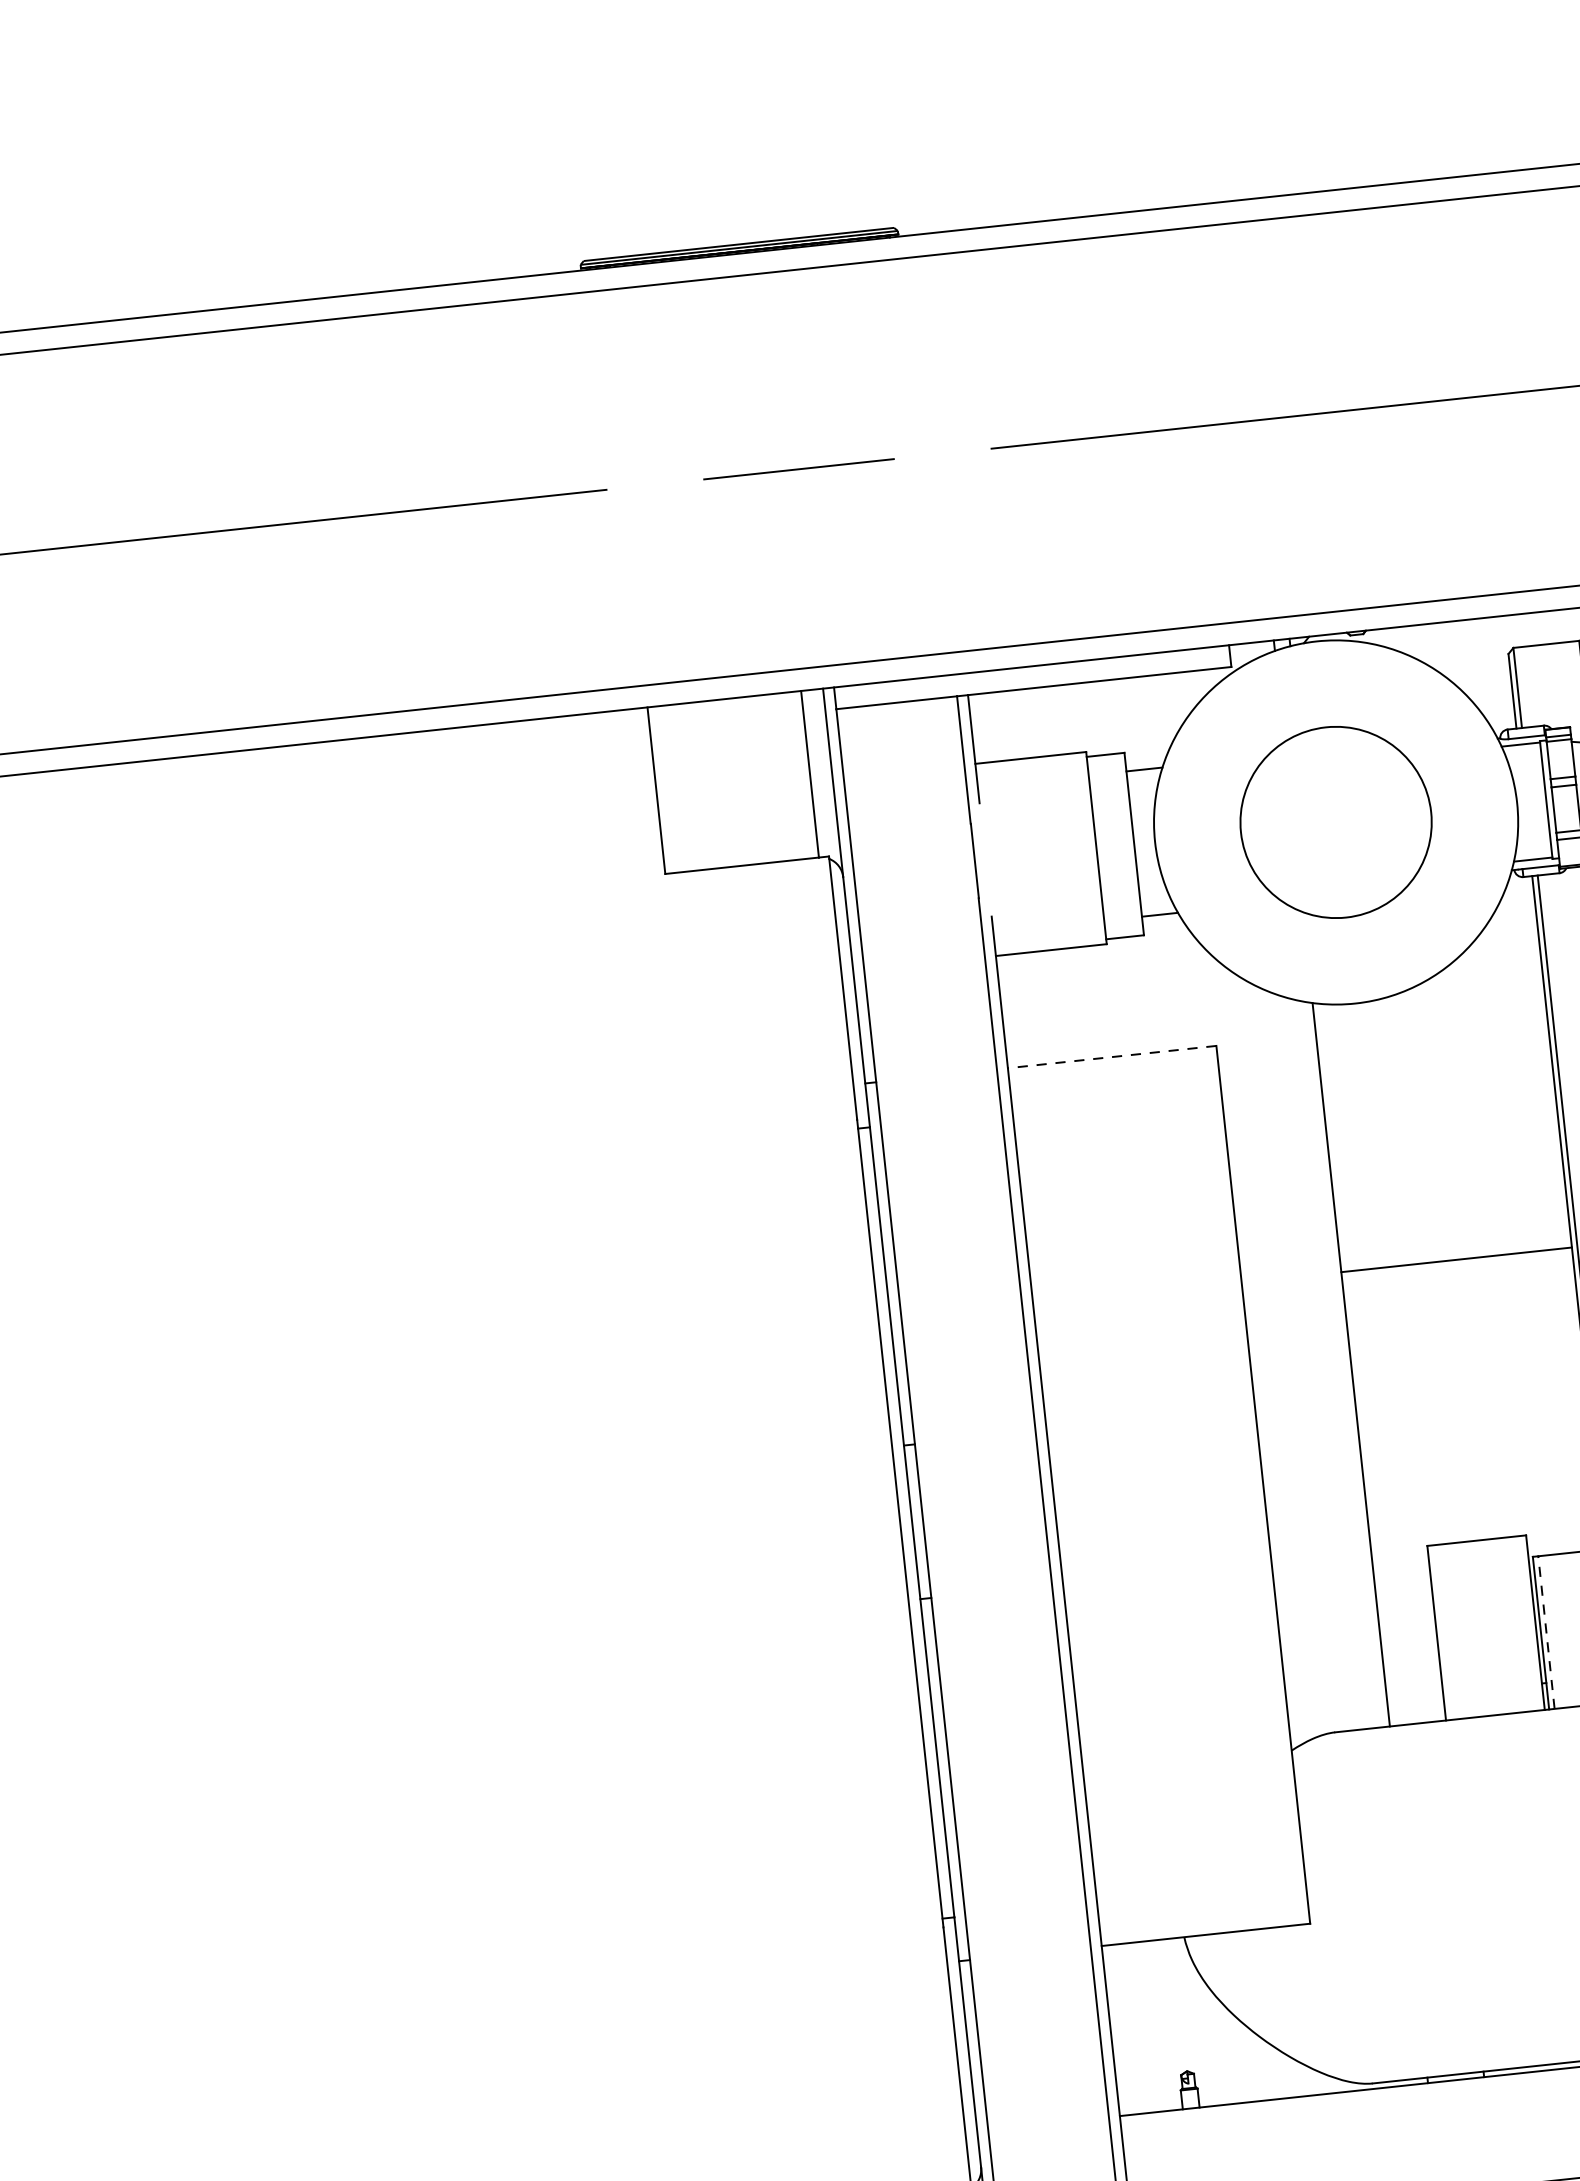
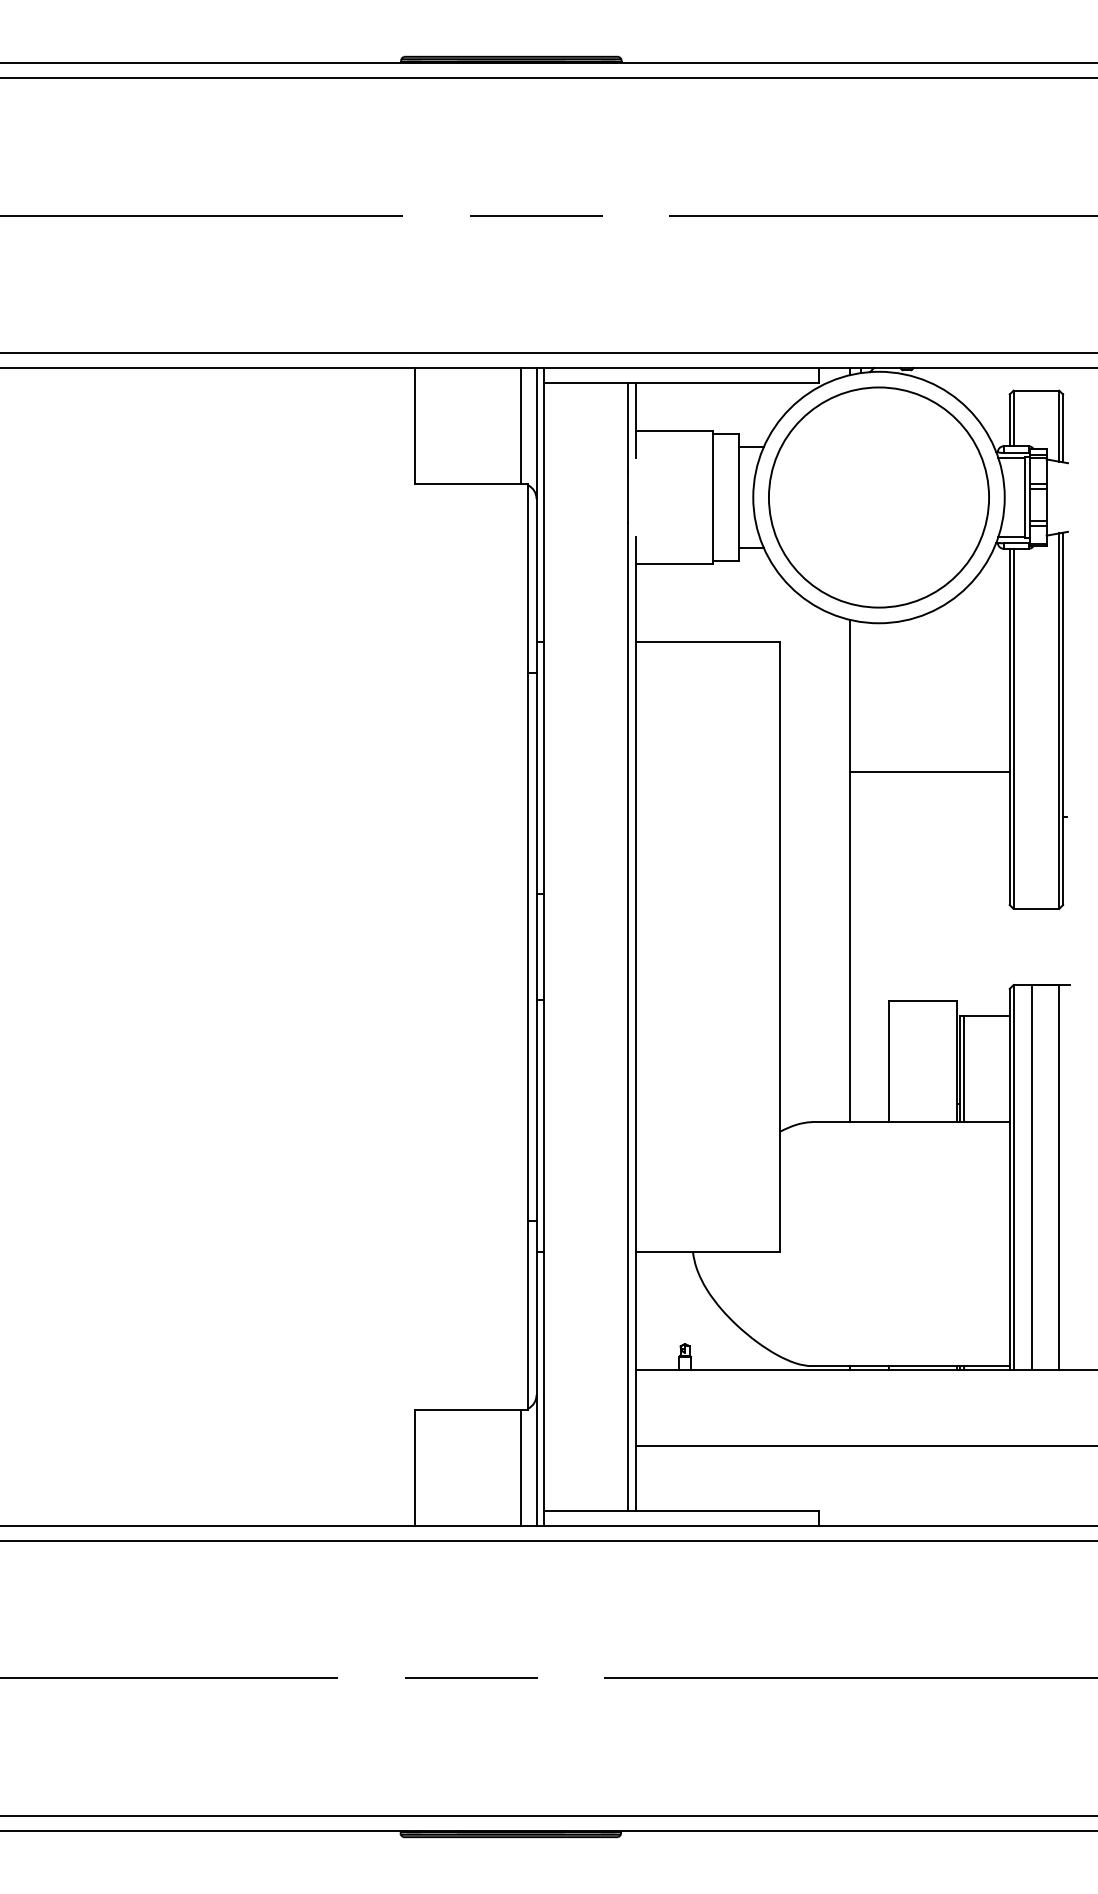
circle: (1335, 822) -> (878, 497), size x1.67
line: (1111, 1057) -> (707, 642), dashed -> solid
line: (1456, 1259) -> (929, 771), moved
line: (1547, 1632) -> (964, 1069), dashed -> solid

